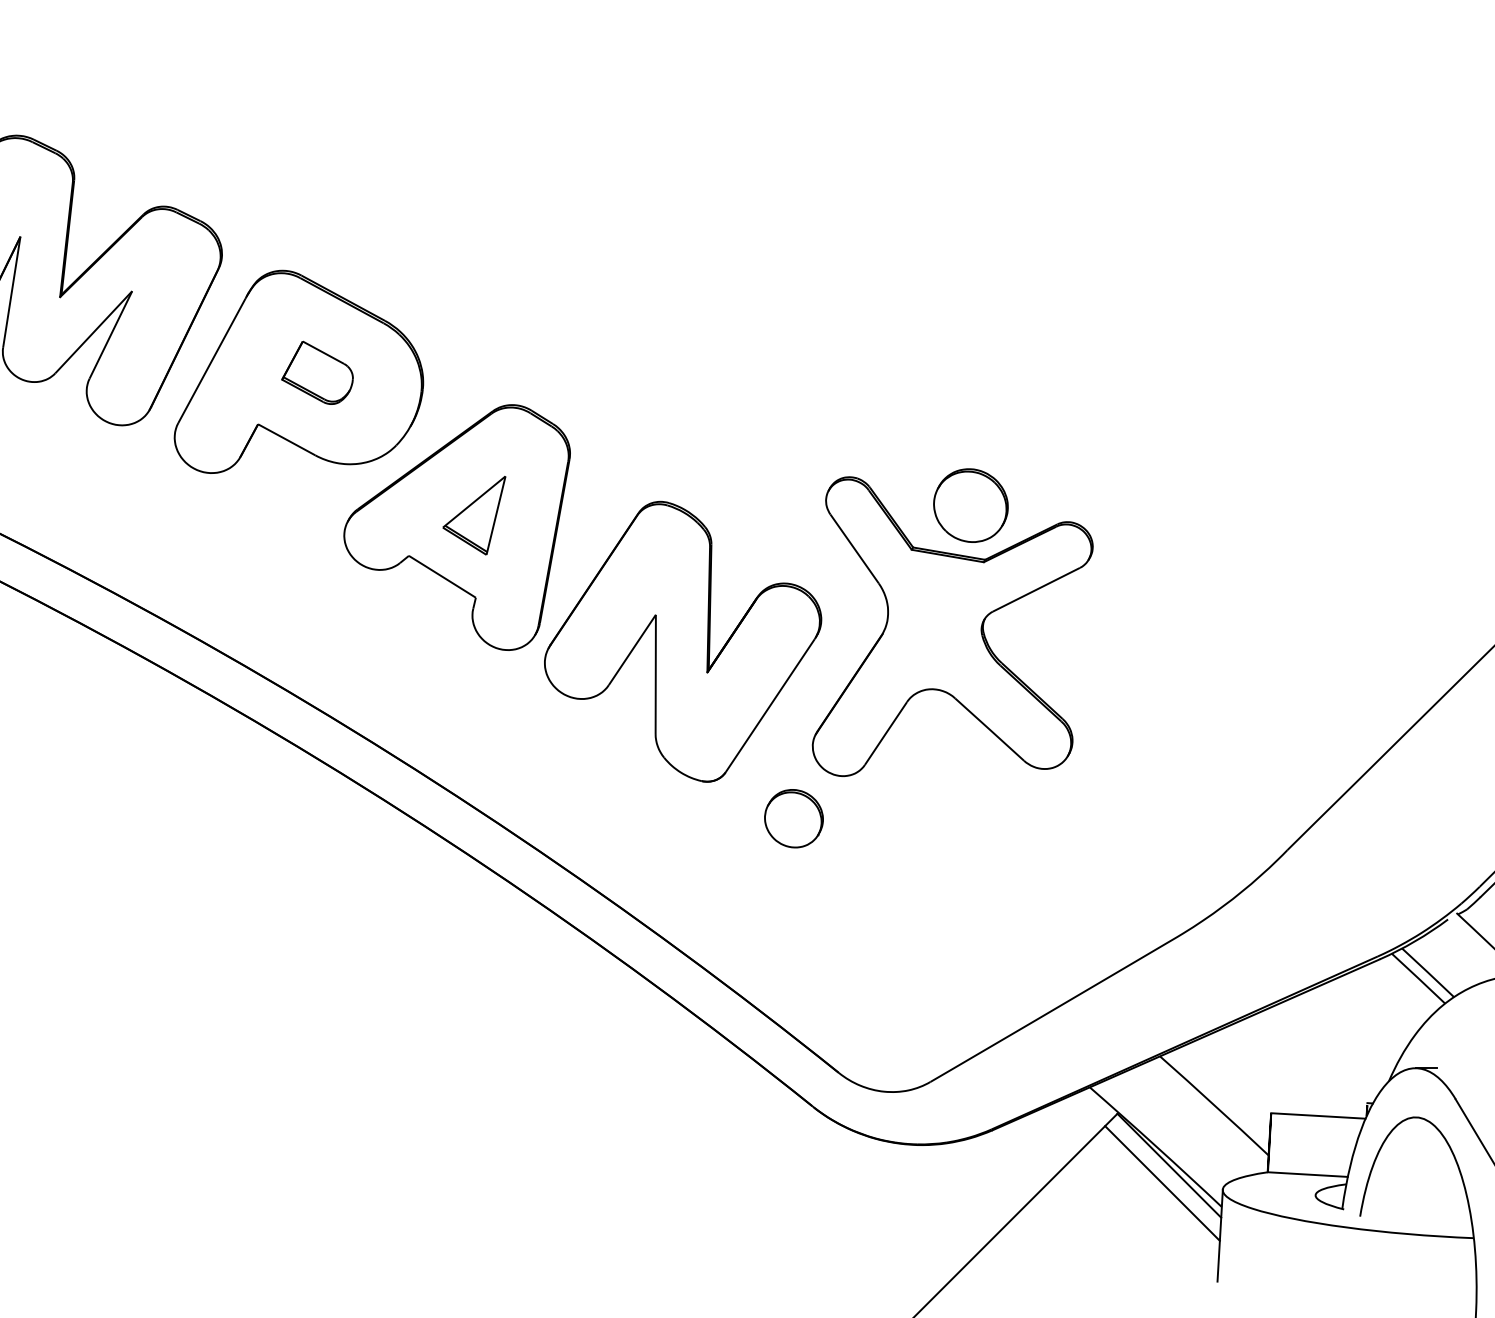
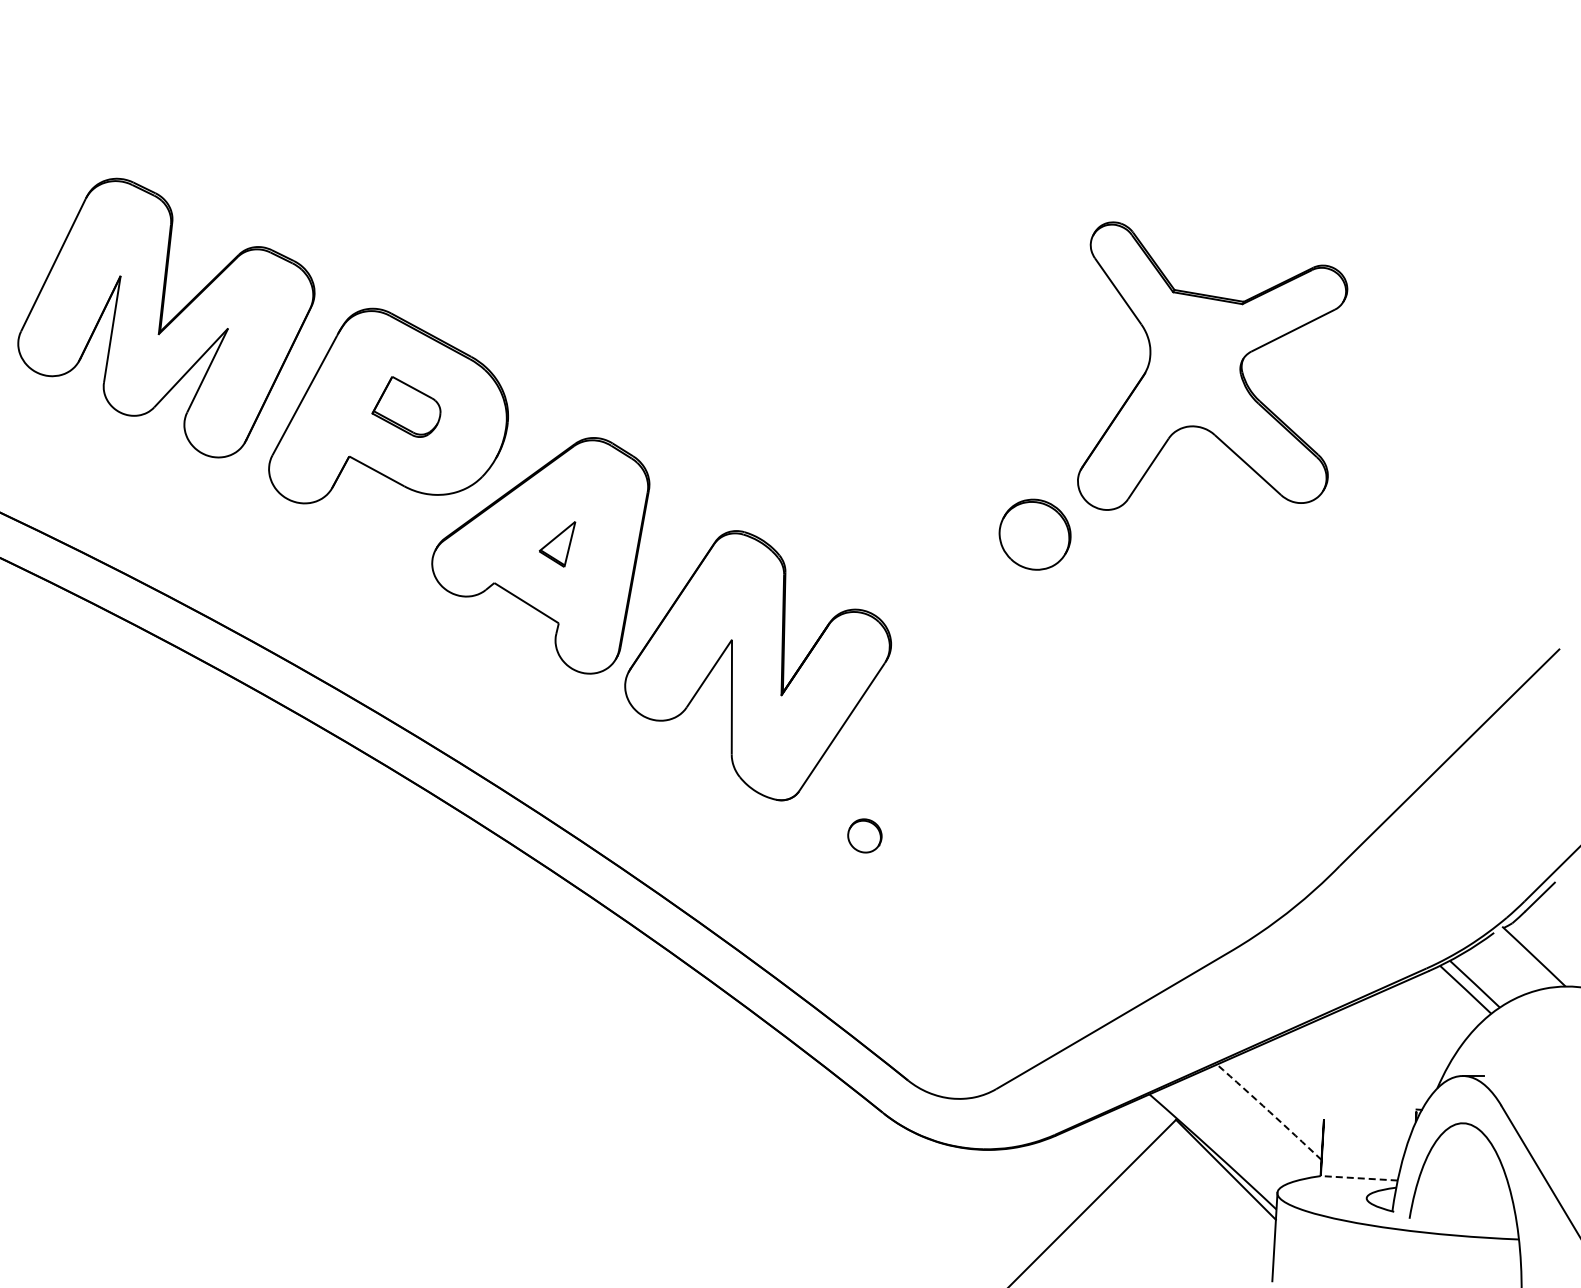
part: (474, 515) -> (557, 544), size x0.6
part: (952, 625) -> (1212, 365), moved
part: (793, 818) -> (864, 835), size x0.6
arc: (1214, 1105) -> (1269, 1111), solid -> dashed
line: (1317, 1115) -> (1368, 1121), removed
line: (1307, 1174) -> (1358, 1178), solid -> dashed
line: (1162, 1183) -> (1219, 1186), removed

